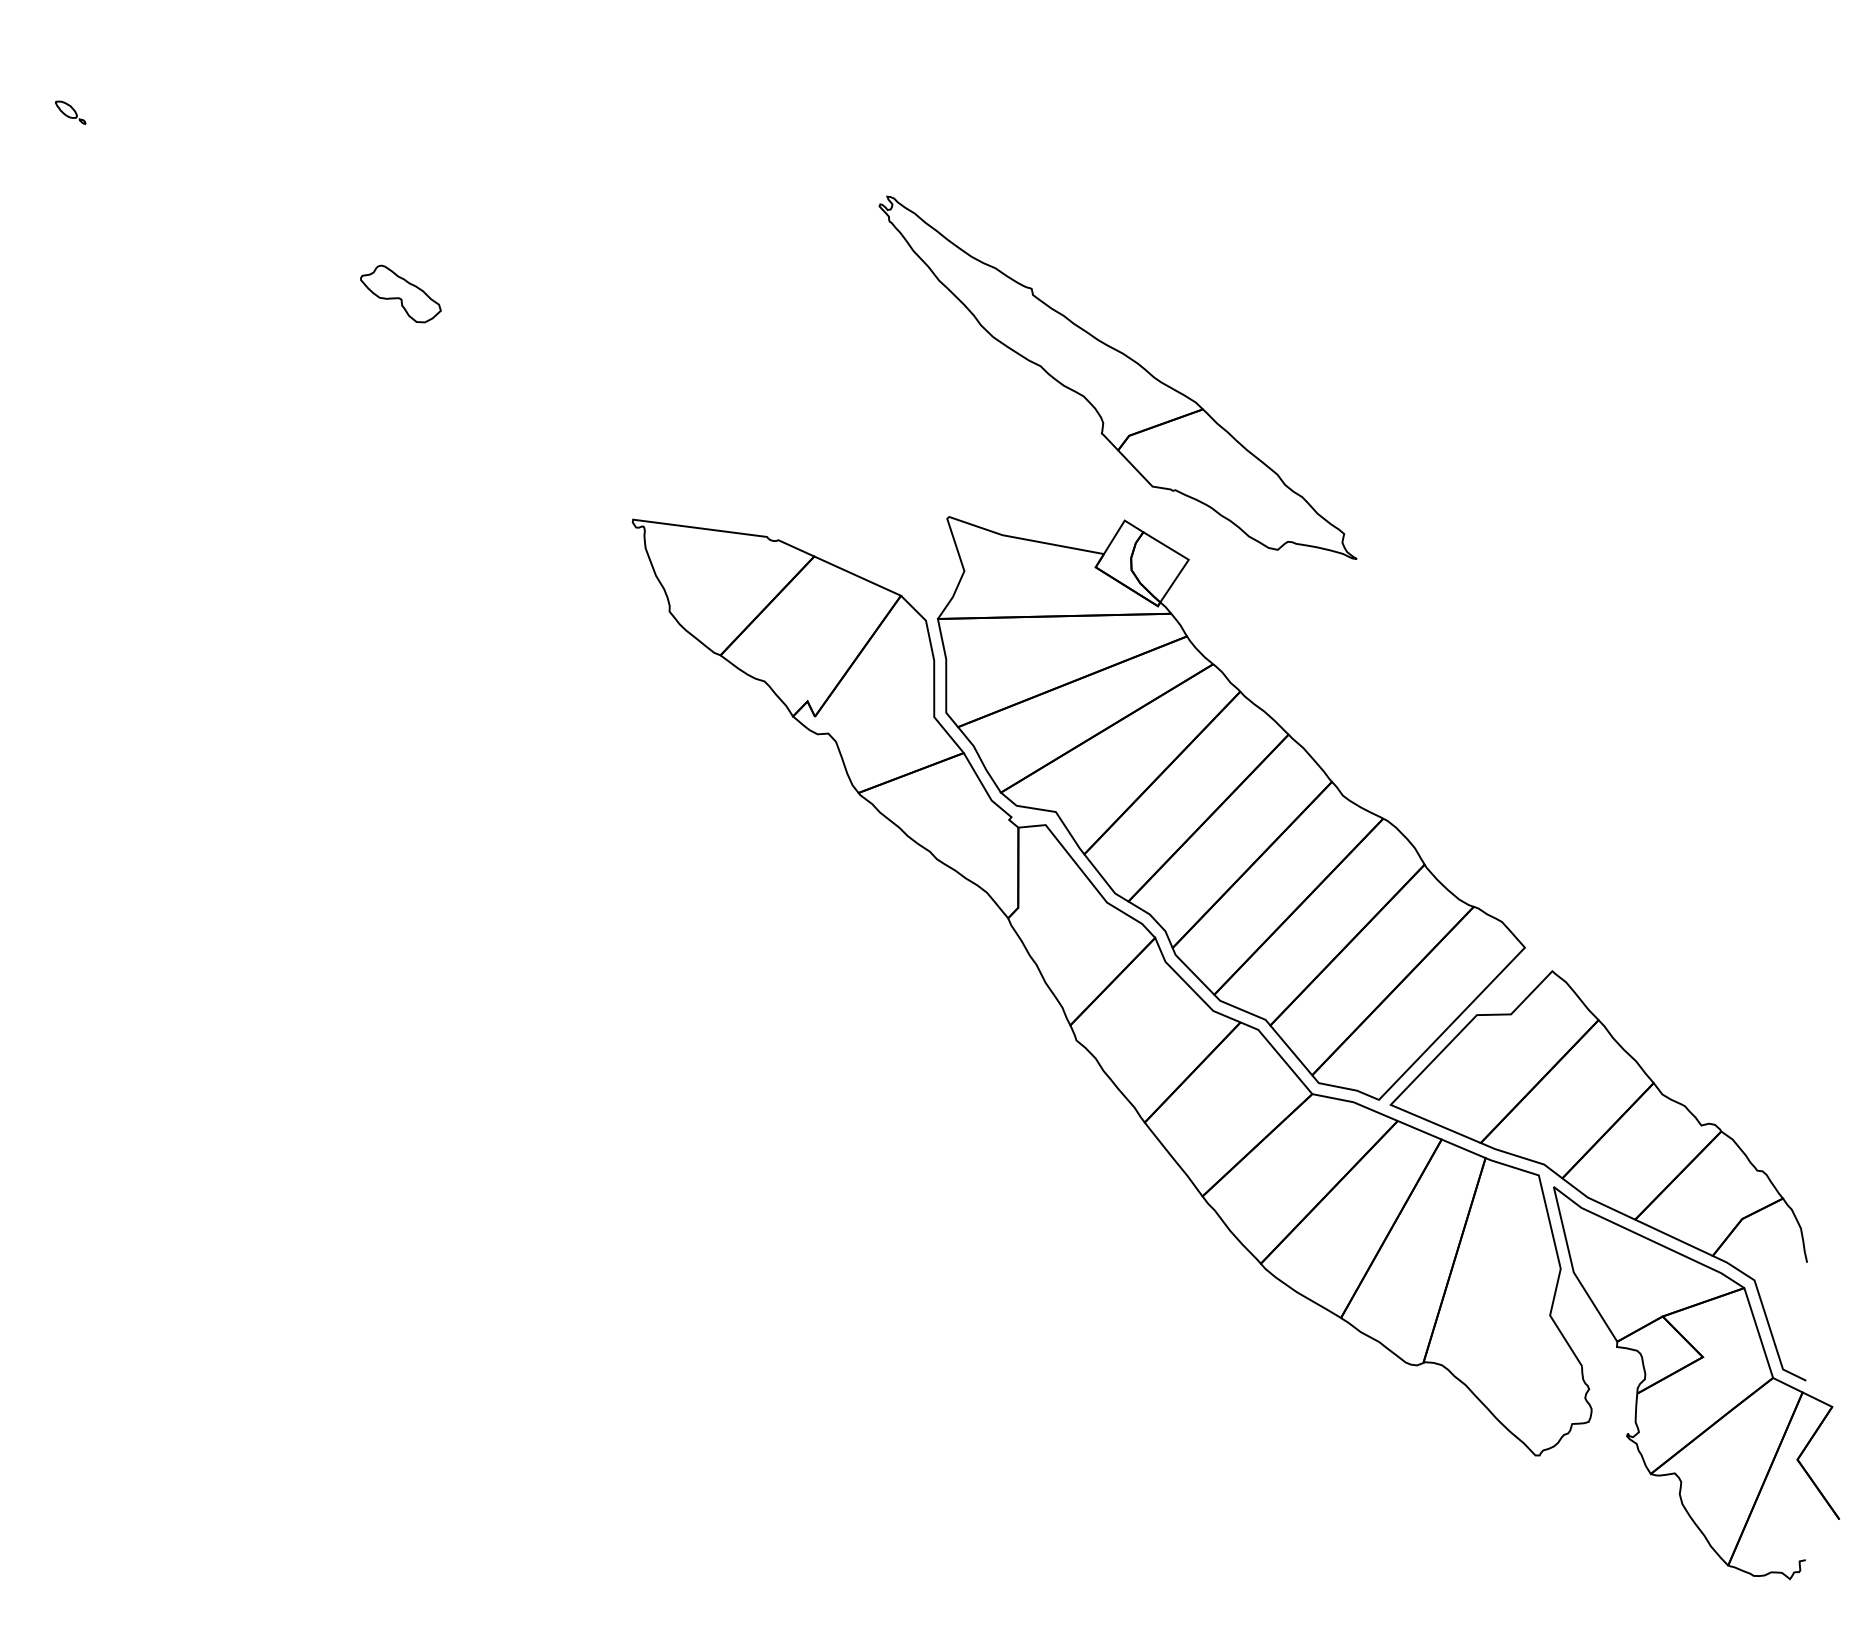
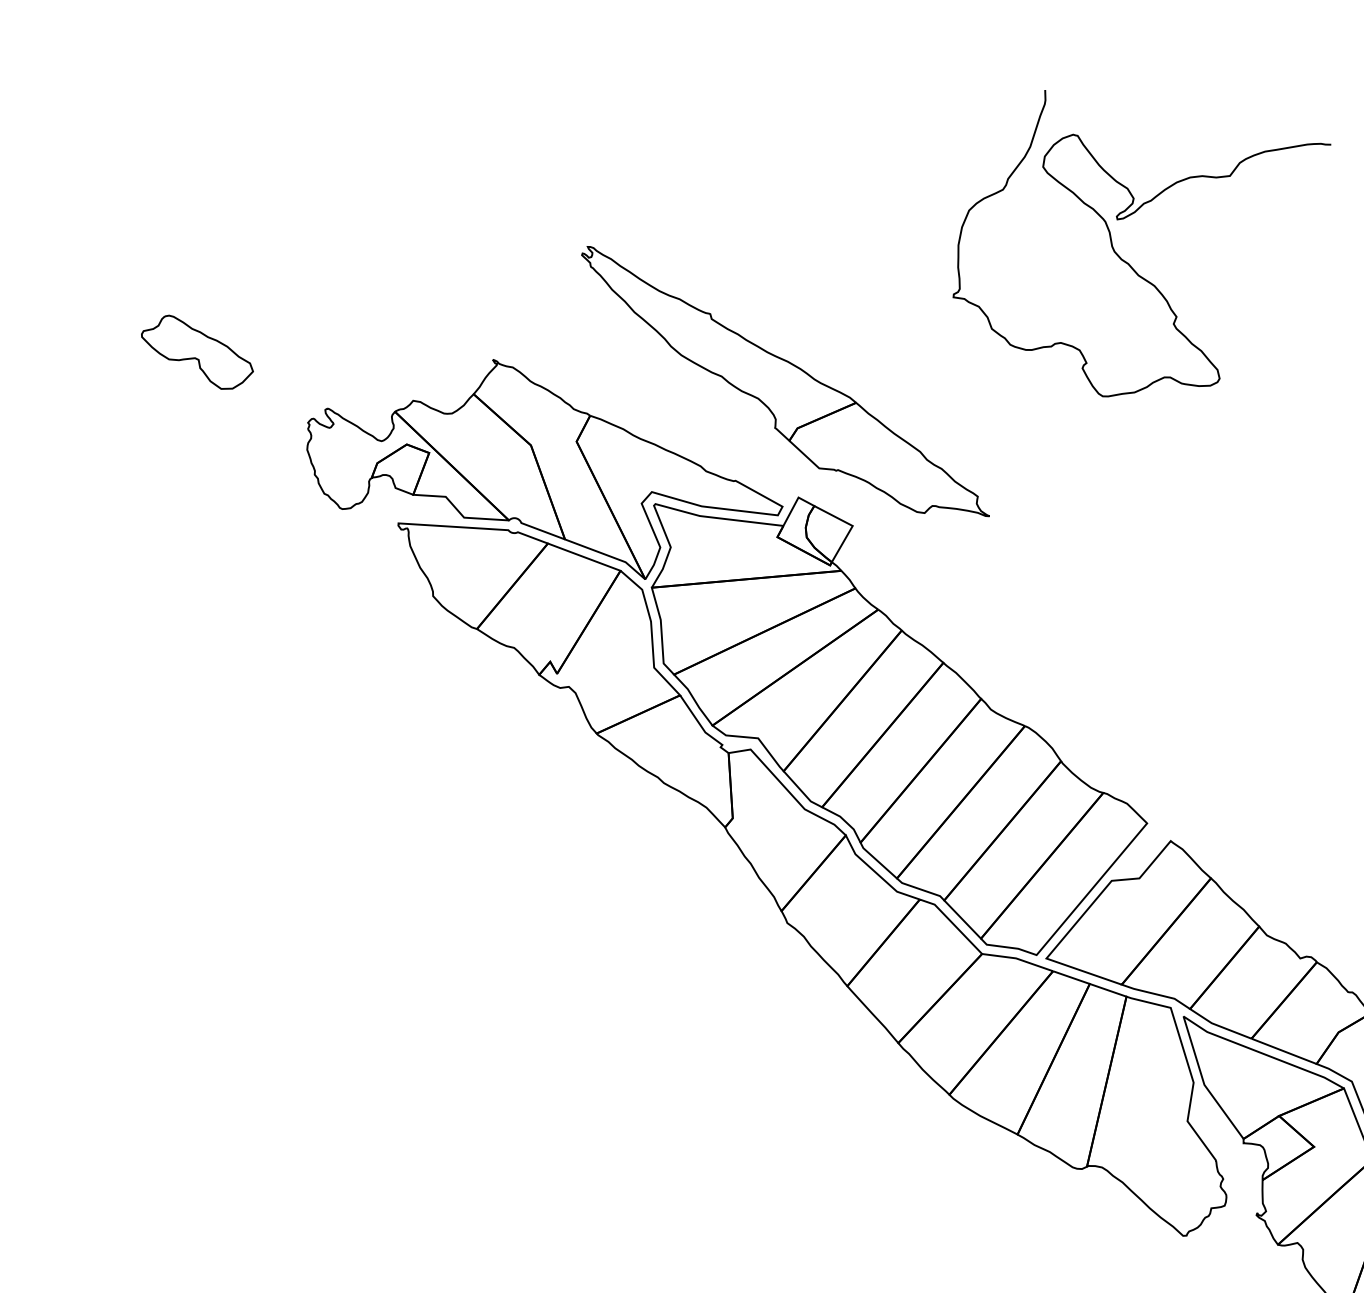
curve: (1556, 201) -> (1132, 214), added
part: (400, 293) -> (197, 351), size x1.67
part: (815, 467) -> (544, 471), added

